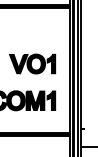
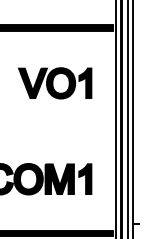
part: (32, 63) -> (55, 82), moved

